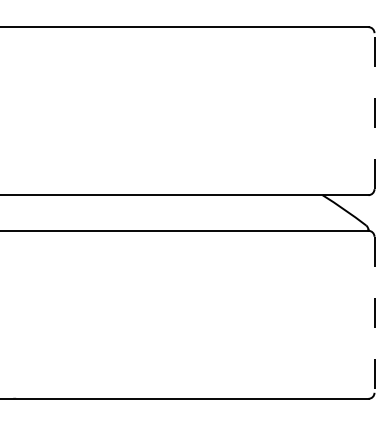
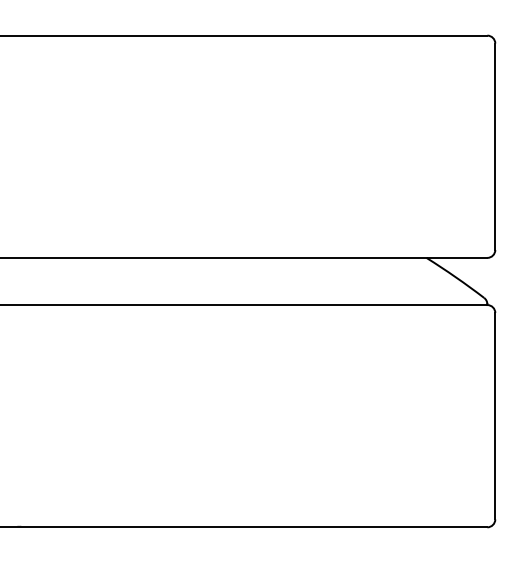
line: (374, 110) -> (495, 146), dashed -> solid
line: (374, 315) -> (495, 416), dashed -> solid

